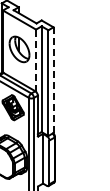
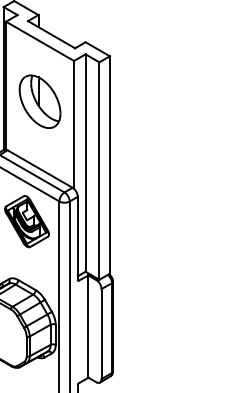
line: (36, 60) -> (74, 124), dashed -> solid
line: (53, 80) -> (109, 165), dashed -> solid

